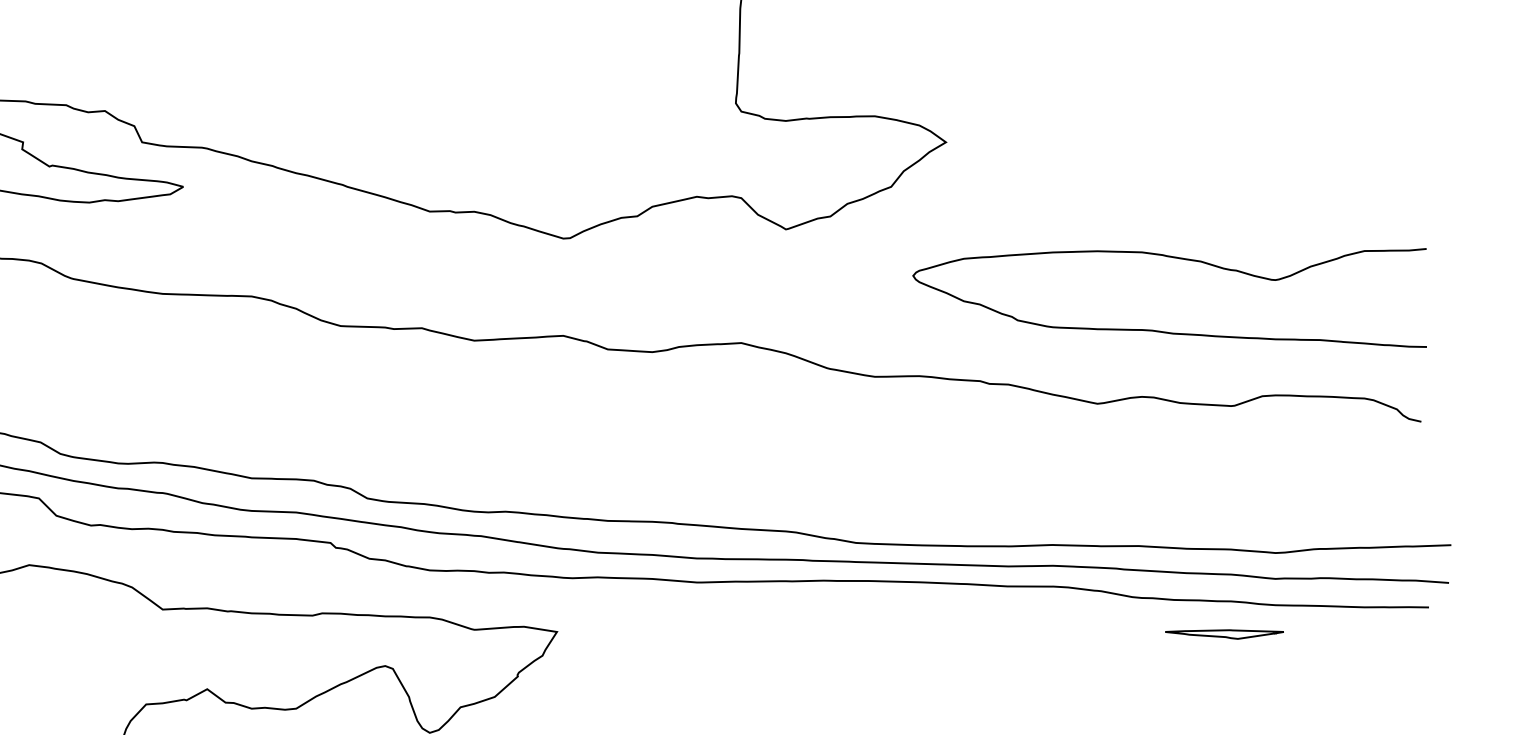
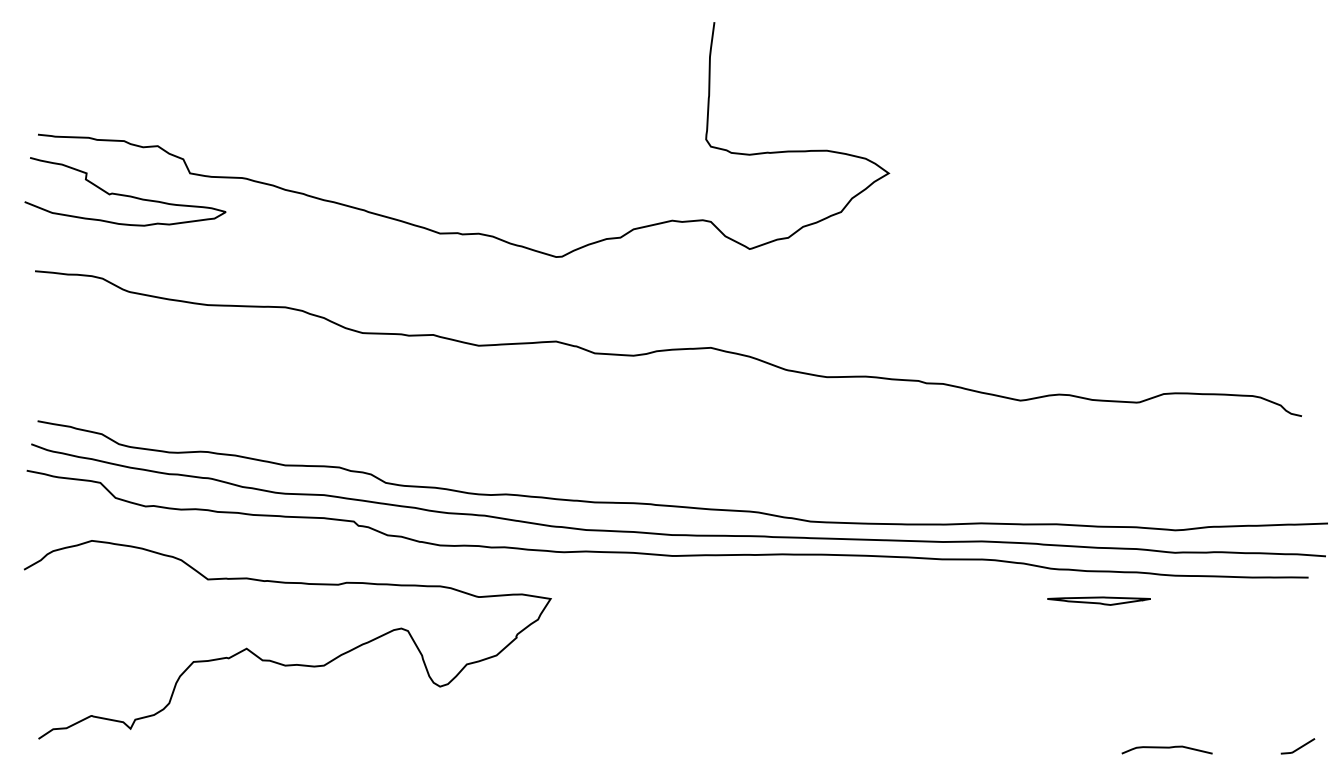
curve: (1166, 331) -> (1080, 337), removed
part: (1224, 633) -> (1098, 600), moved

